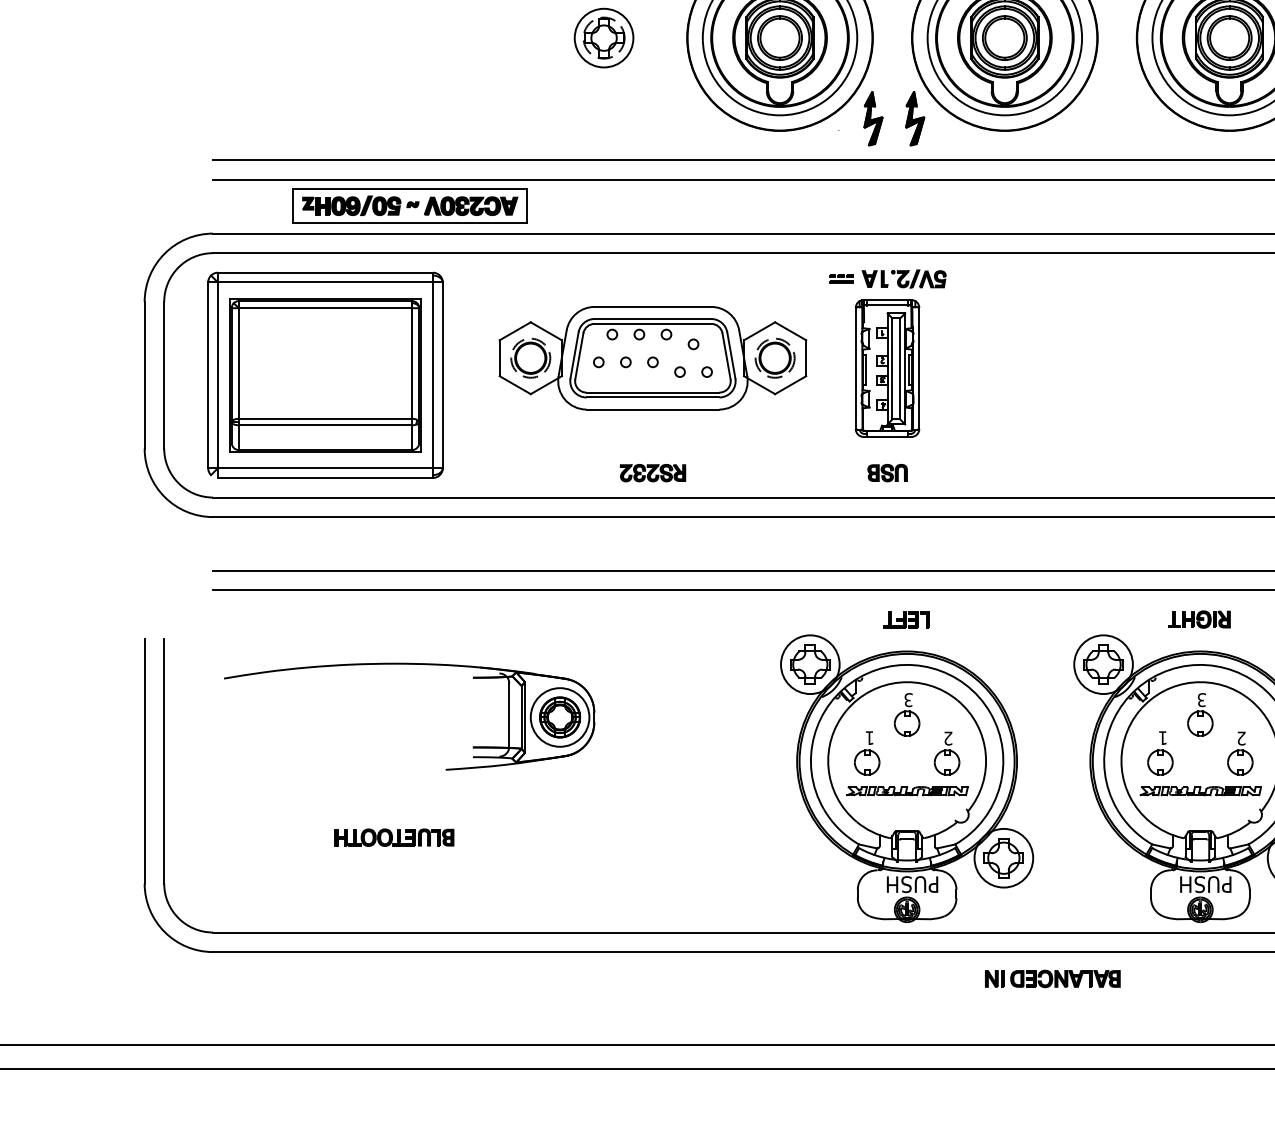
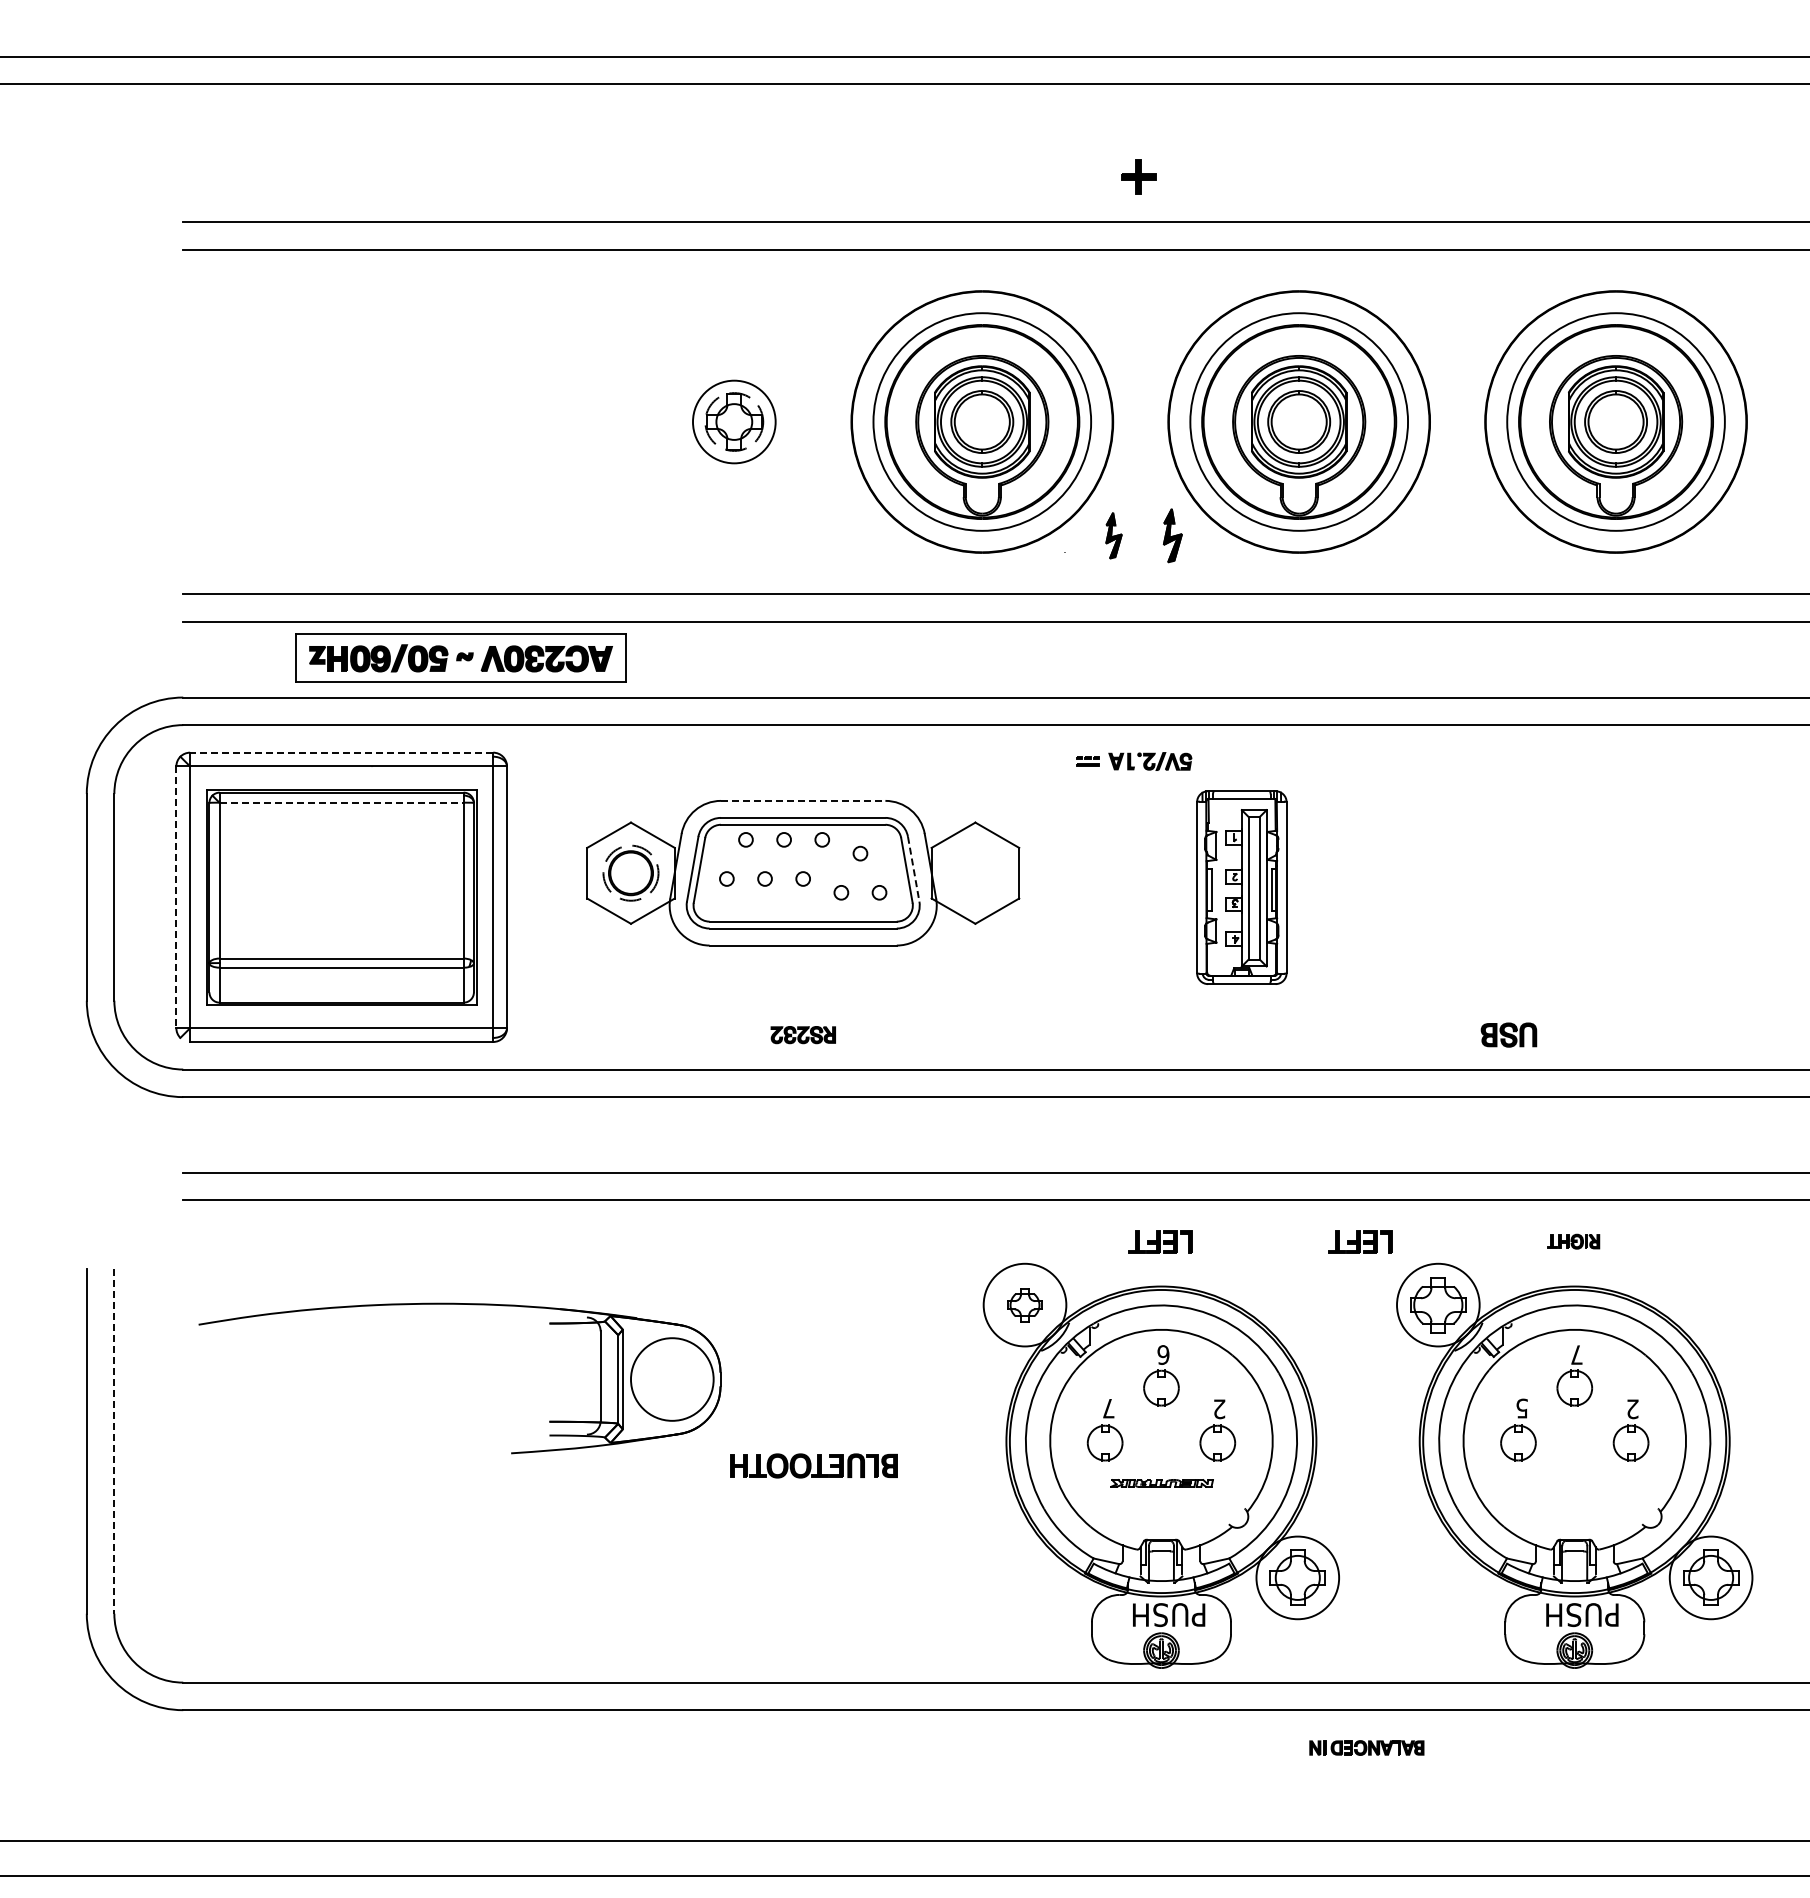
part: (873, 118) -> (1113, 535), size x0.6
part: (914, 118) -> (1172, 535), size x0.7
line: (325, 272) -> (341, 752), solid -> dashed
part: (887, 278) -> (1133, 761), size x0.7
line: (653, 306) -> (803, 800), solid -> dashed
line: (325, 308) -> (341, 802), solid -> dashed
line: (731, 355) -> (913, 869), solid -> dashed
part: (775, 357) -> (975, 872), removed
part: (887, 368) -> (1241, 887), moved
line: (208, 375) -> (176, 897), solid -> dashed
part: (653, 472) -> (803, 1034), size x0.7
part: (887, 472) -> (1508, 1034), moved
part: (1048, 619) -> (1360, 1241), added
part: (1199, 619) -> (1573, 1241), size x0.6
part: (809, 664) -> (1024, 1305), size x0.6
text: (908, 699) -> (1163, 1354), 3 -> 6
text: (1201, 699) -> (1576, 1354), 3 -> 7
part: (560, 717) -> (672, 1379), removed
text: (869, 738) -> (1108, 1408), 1 -> 7
text: (1162, 738) -> (1521, 1408), 1 -> 5
line: (164, 762) -> (114, 1442), solid -> dashed
part: (1200, 790) -> (1575, 1482), removed
part: (907, 791) -> (1161, 1483), size x0.6
part: (394, 837) -> (813, 1465), moved
part: (1052, 978) -> (1366, 1747), size x0.6

